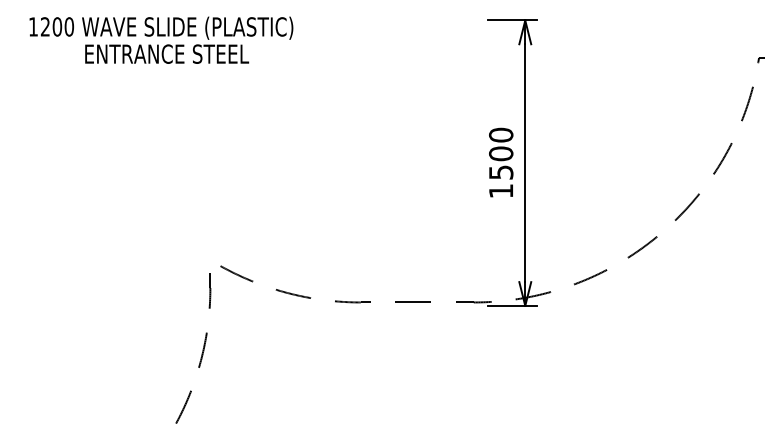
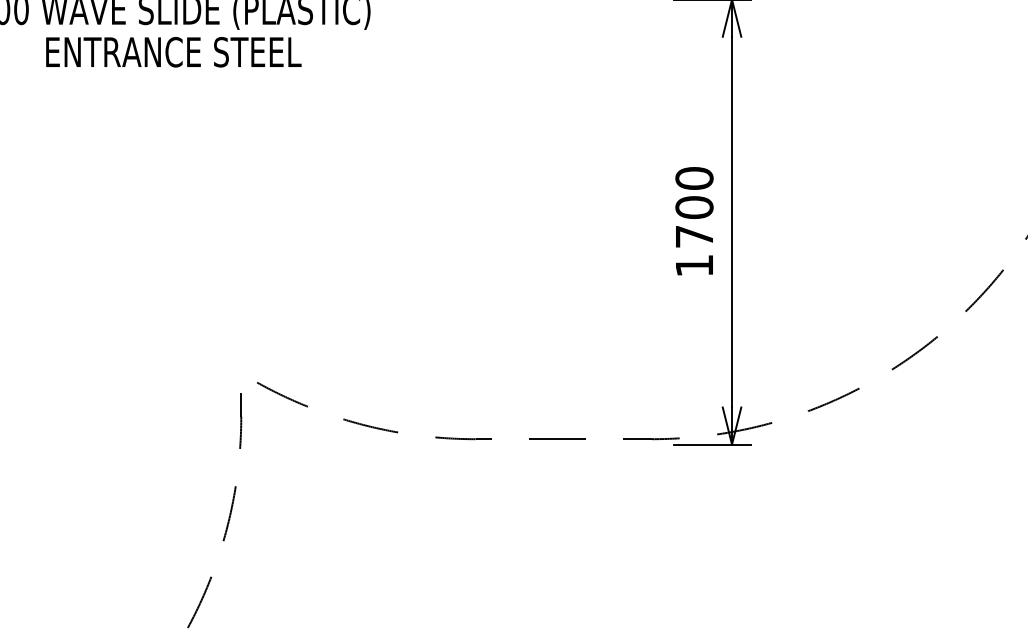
text: (501, 172) -> (694, 236), 1500 -> 1700

